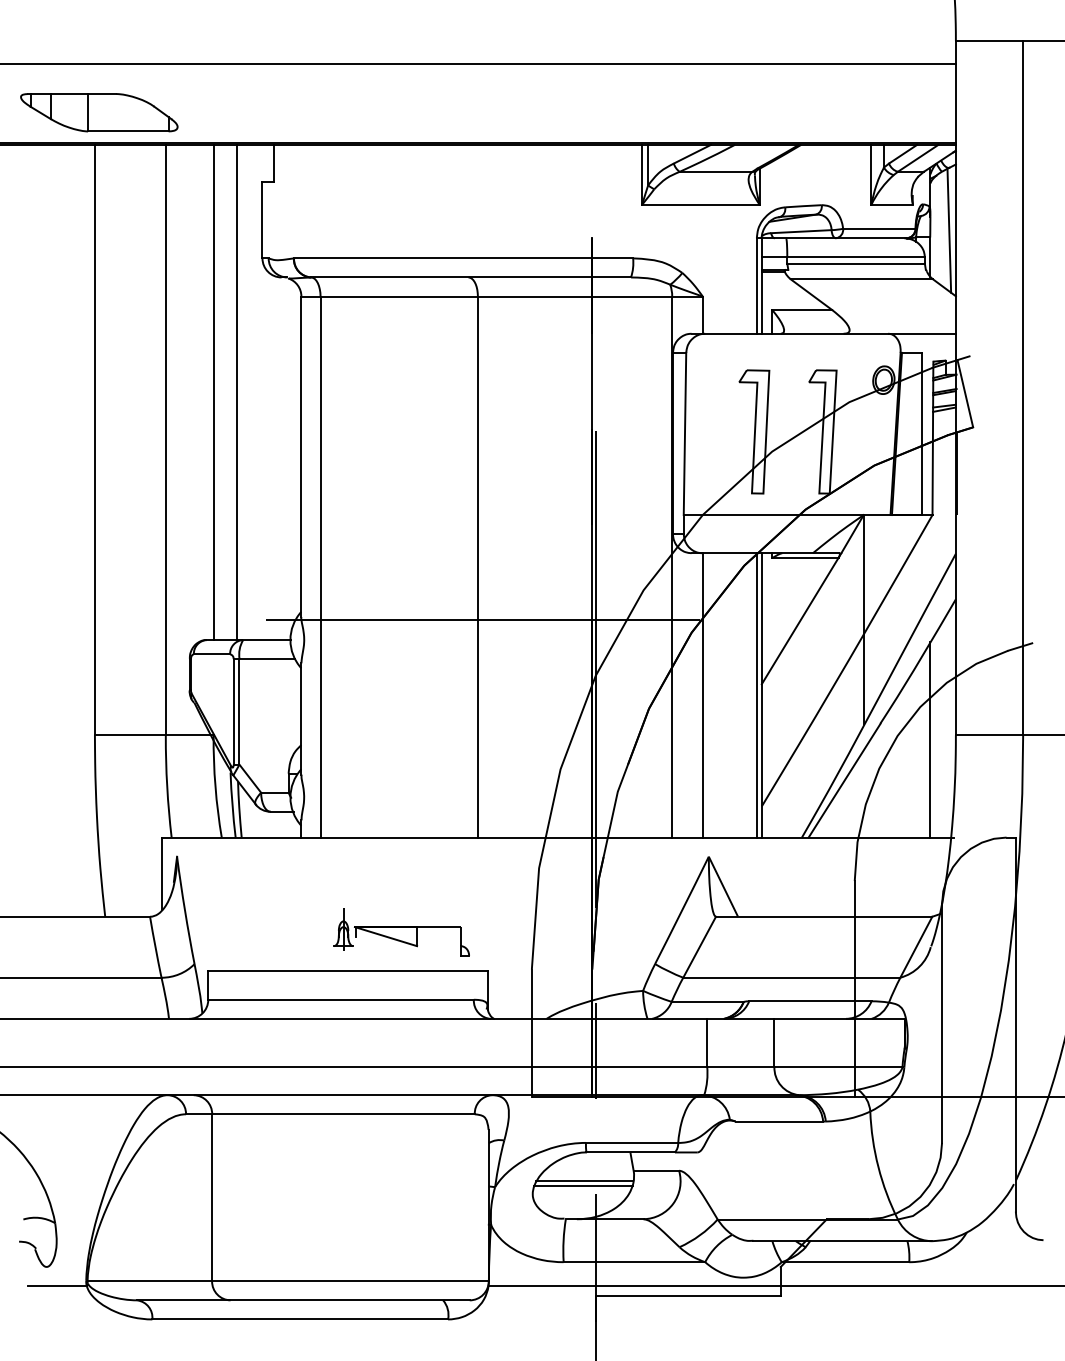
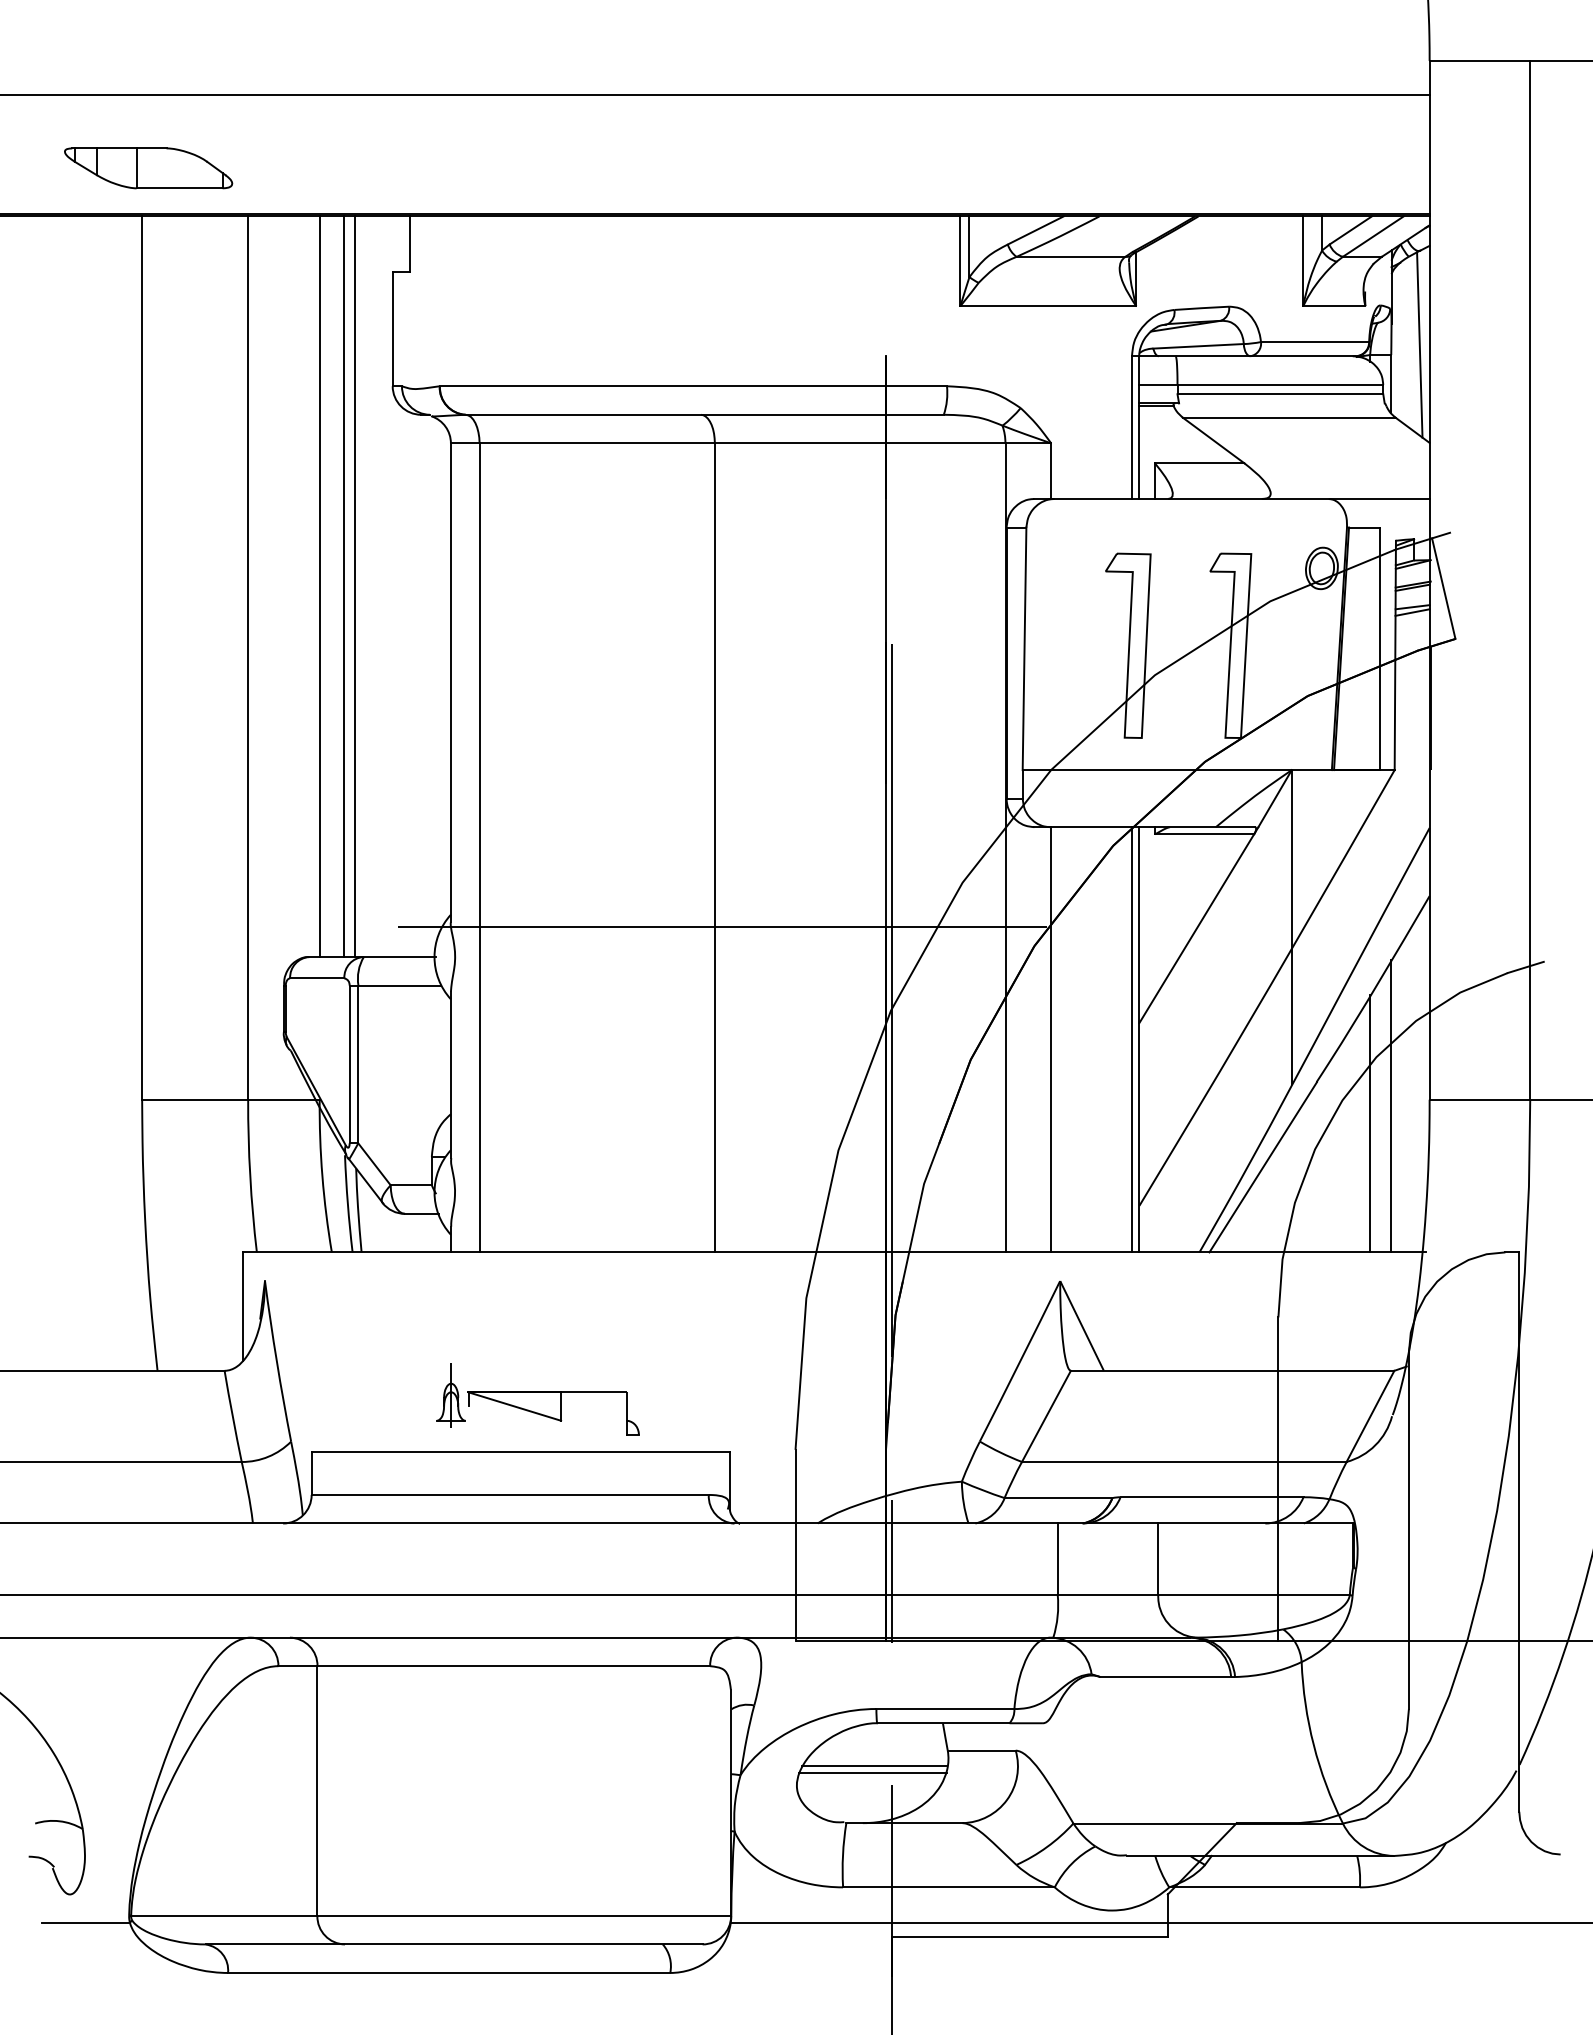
part: (98, 112) -> (147, 168), size x0.71
line: (229, 392) -> (343, 586), added
line: (916, 751) -> (1370, 1123), added
part: (401, 932) -> (537, 1400), moved

